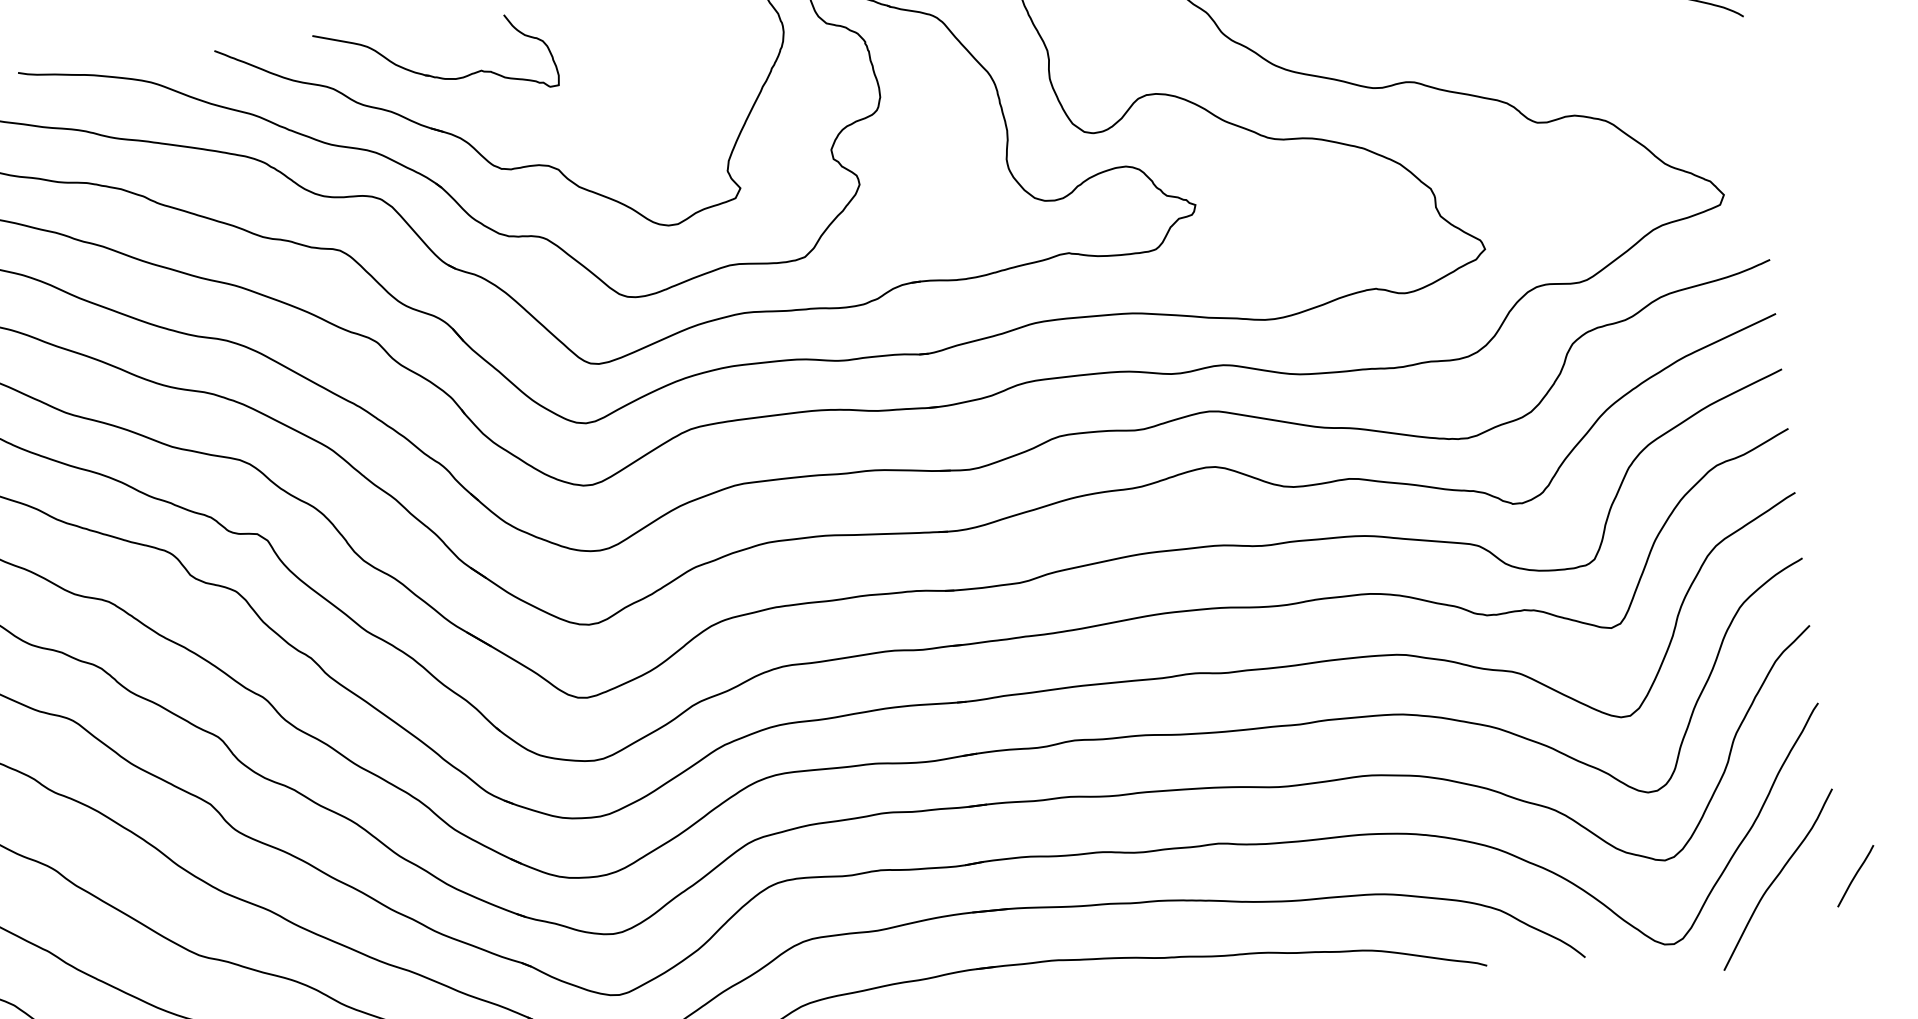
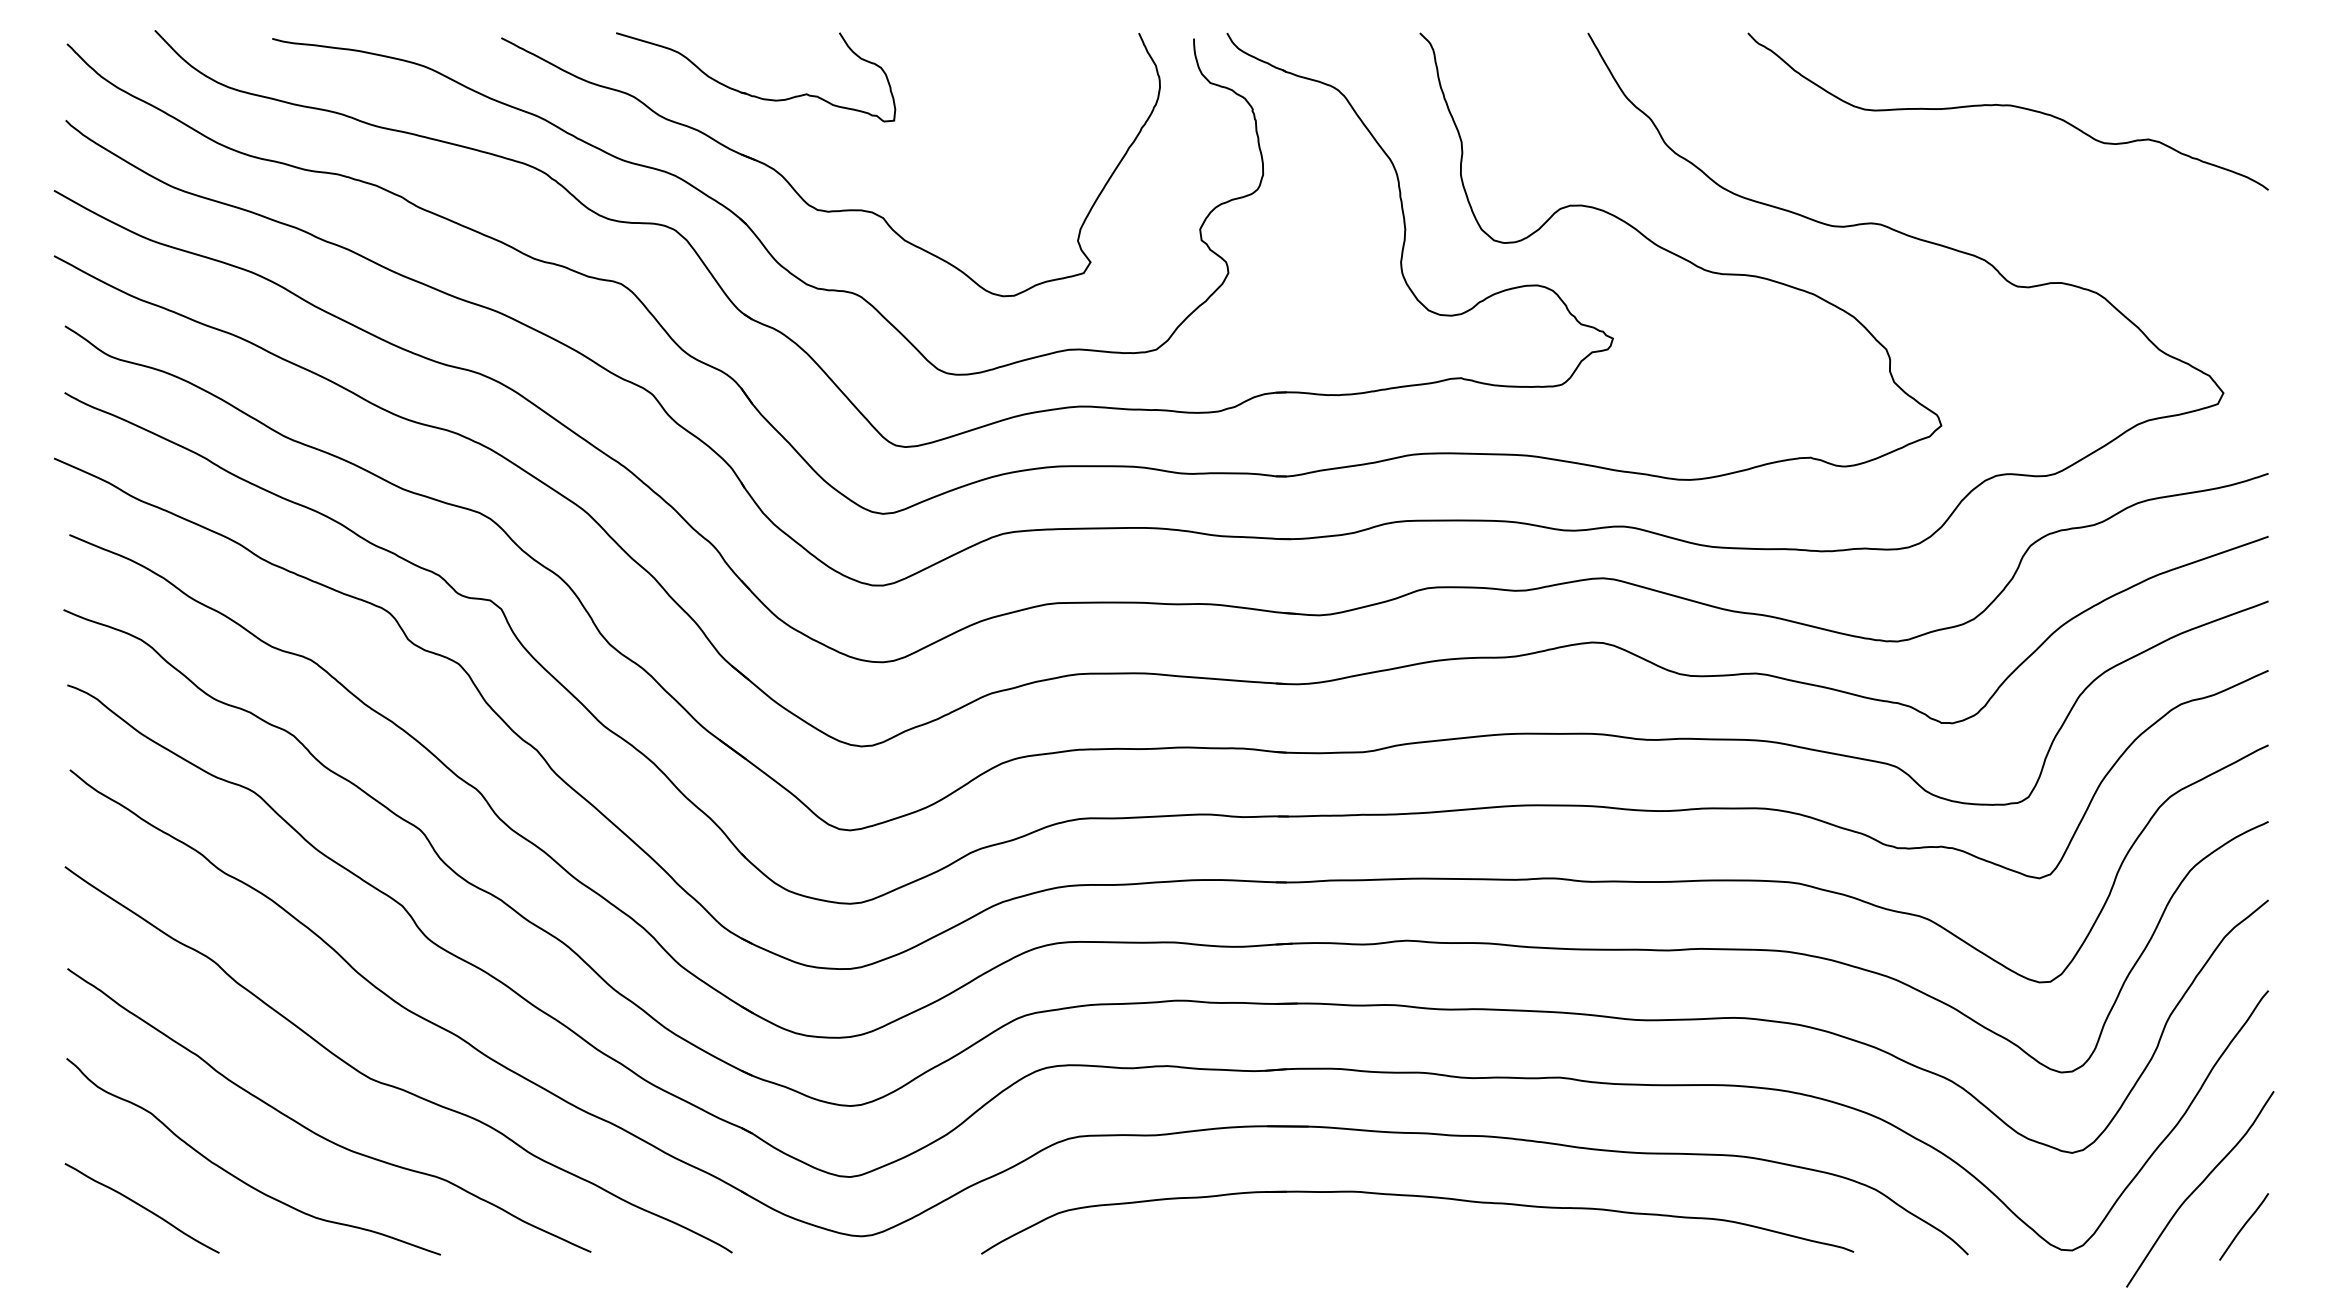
curve: (1855, 875) -> (2243, 1226), moved

